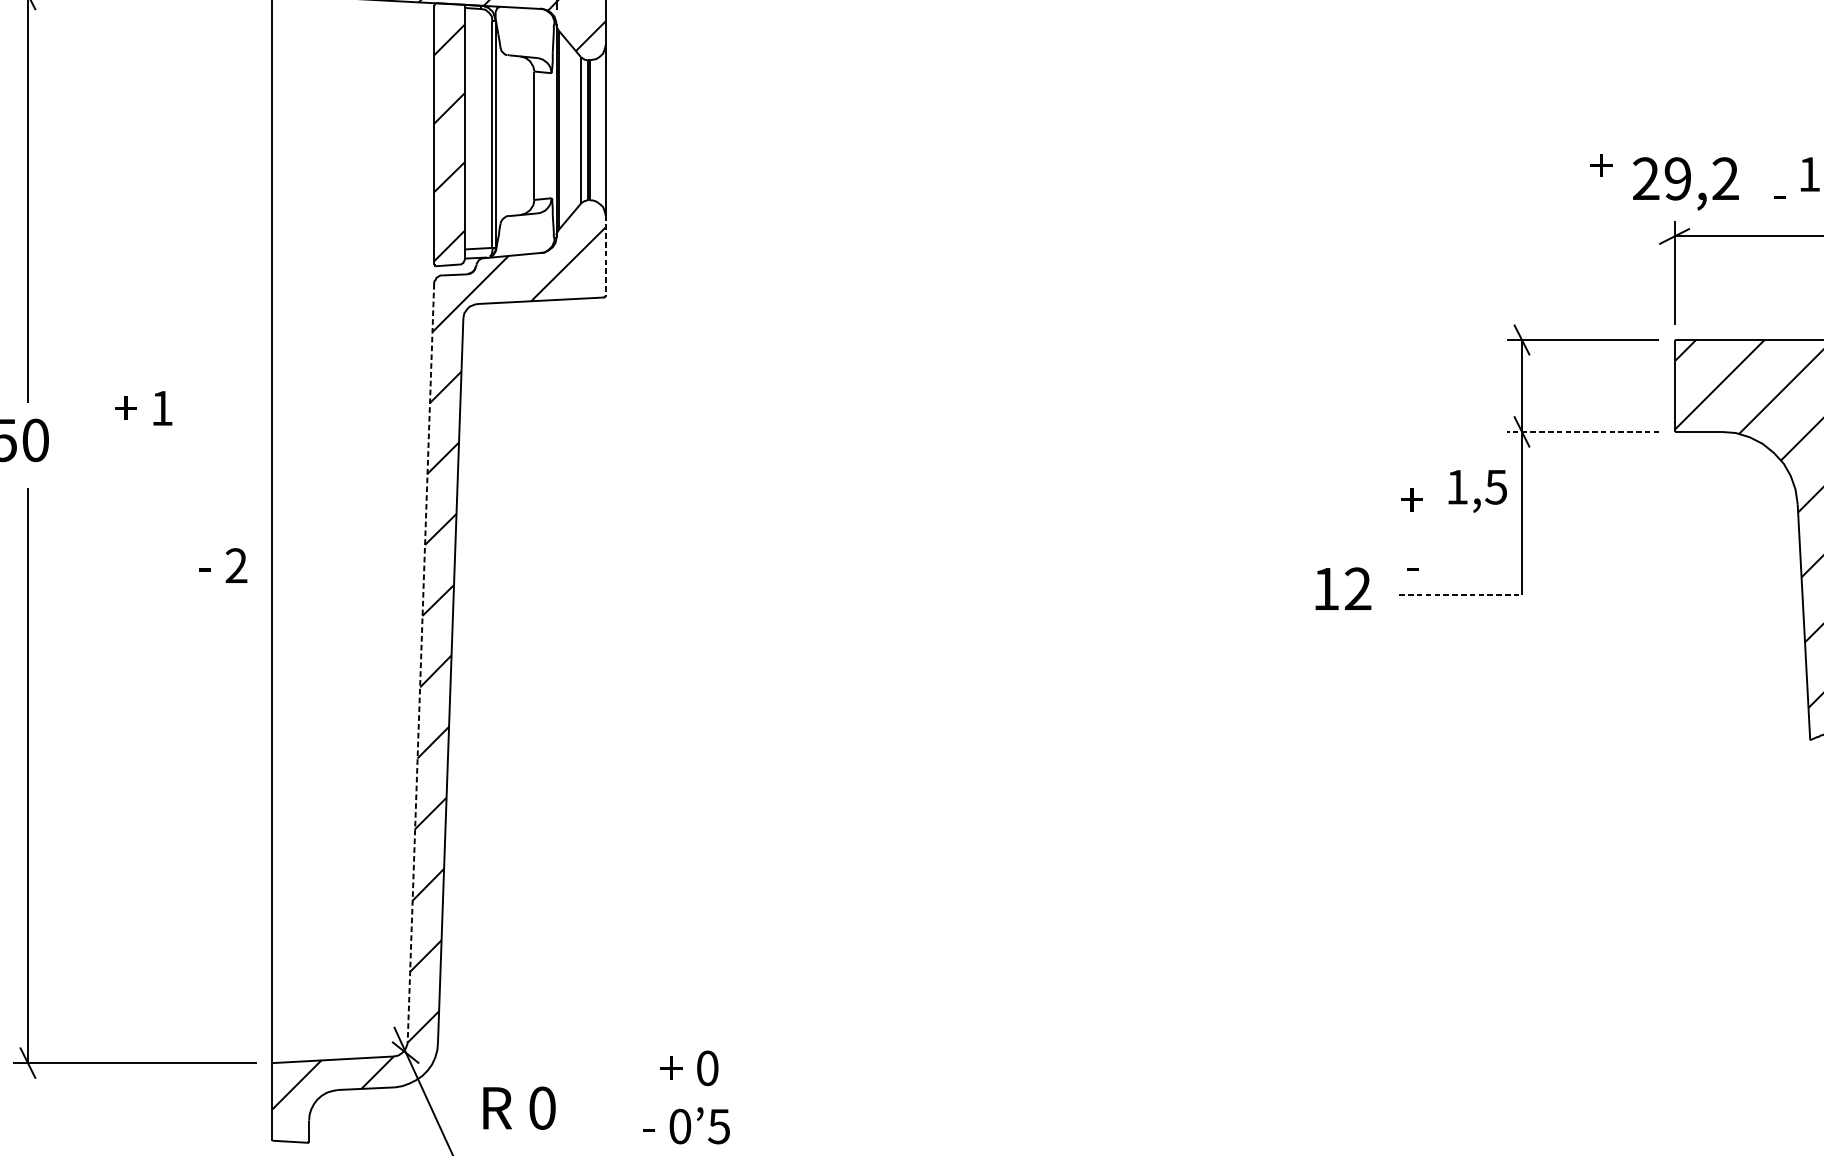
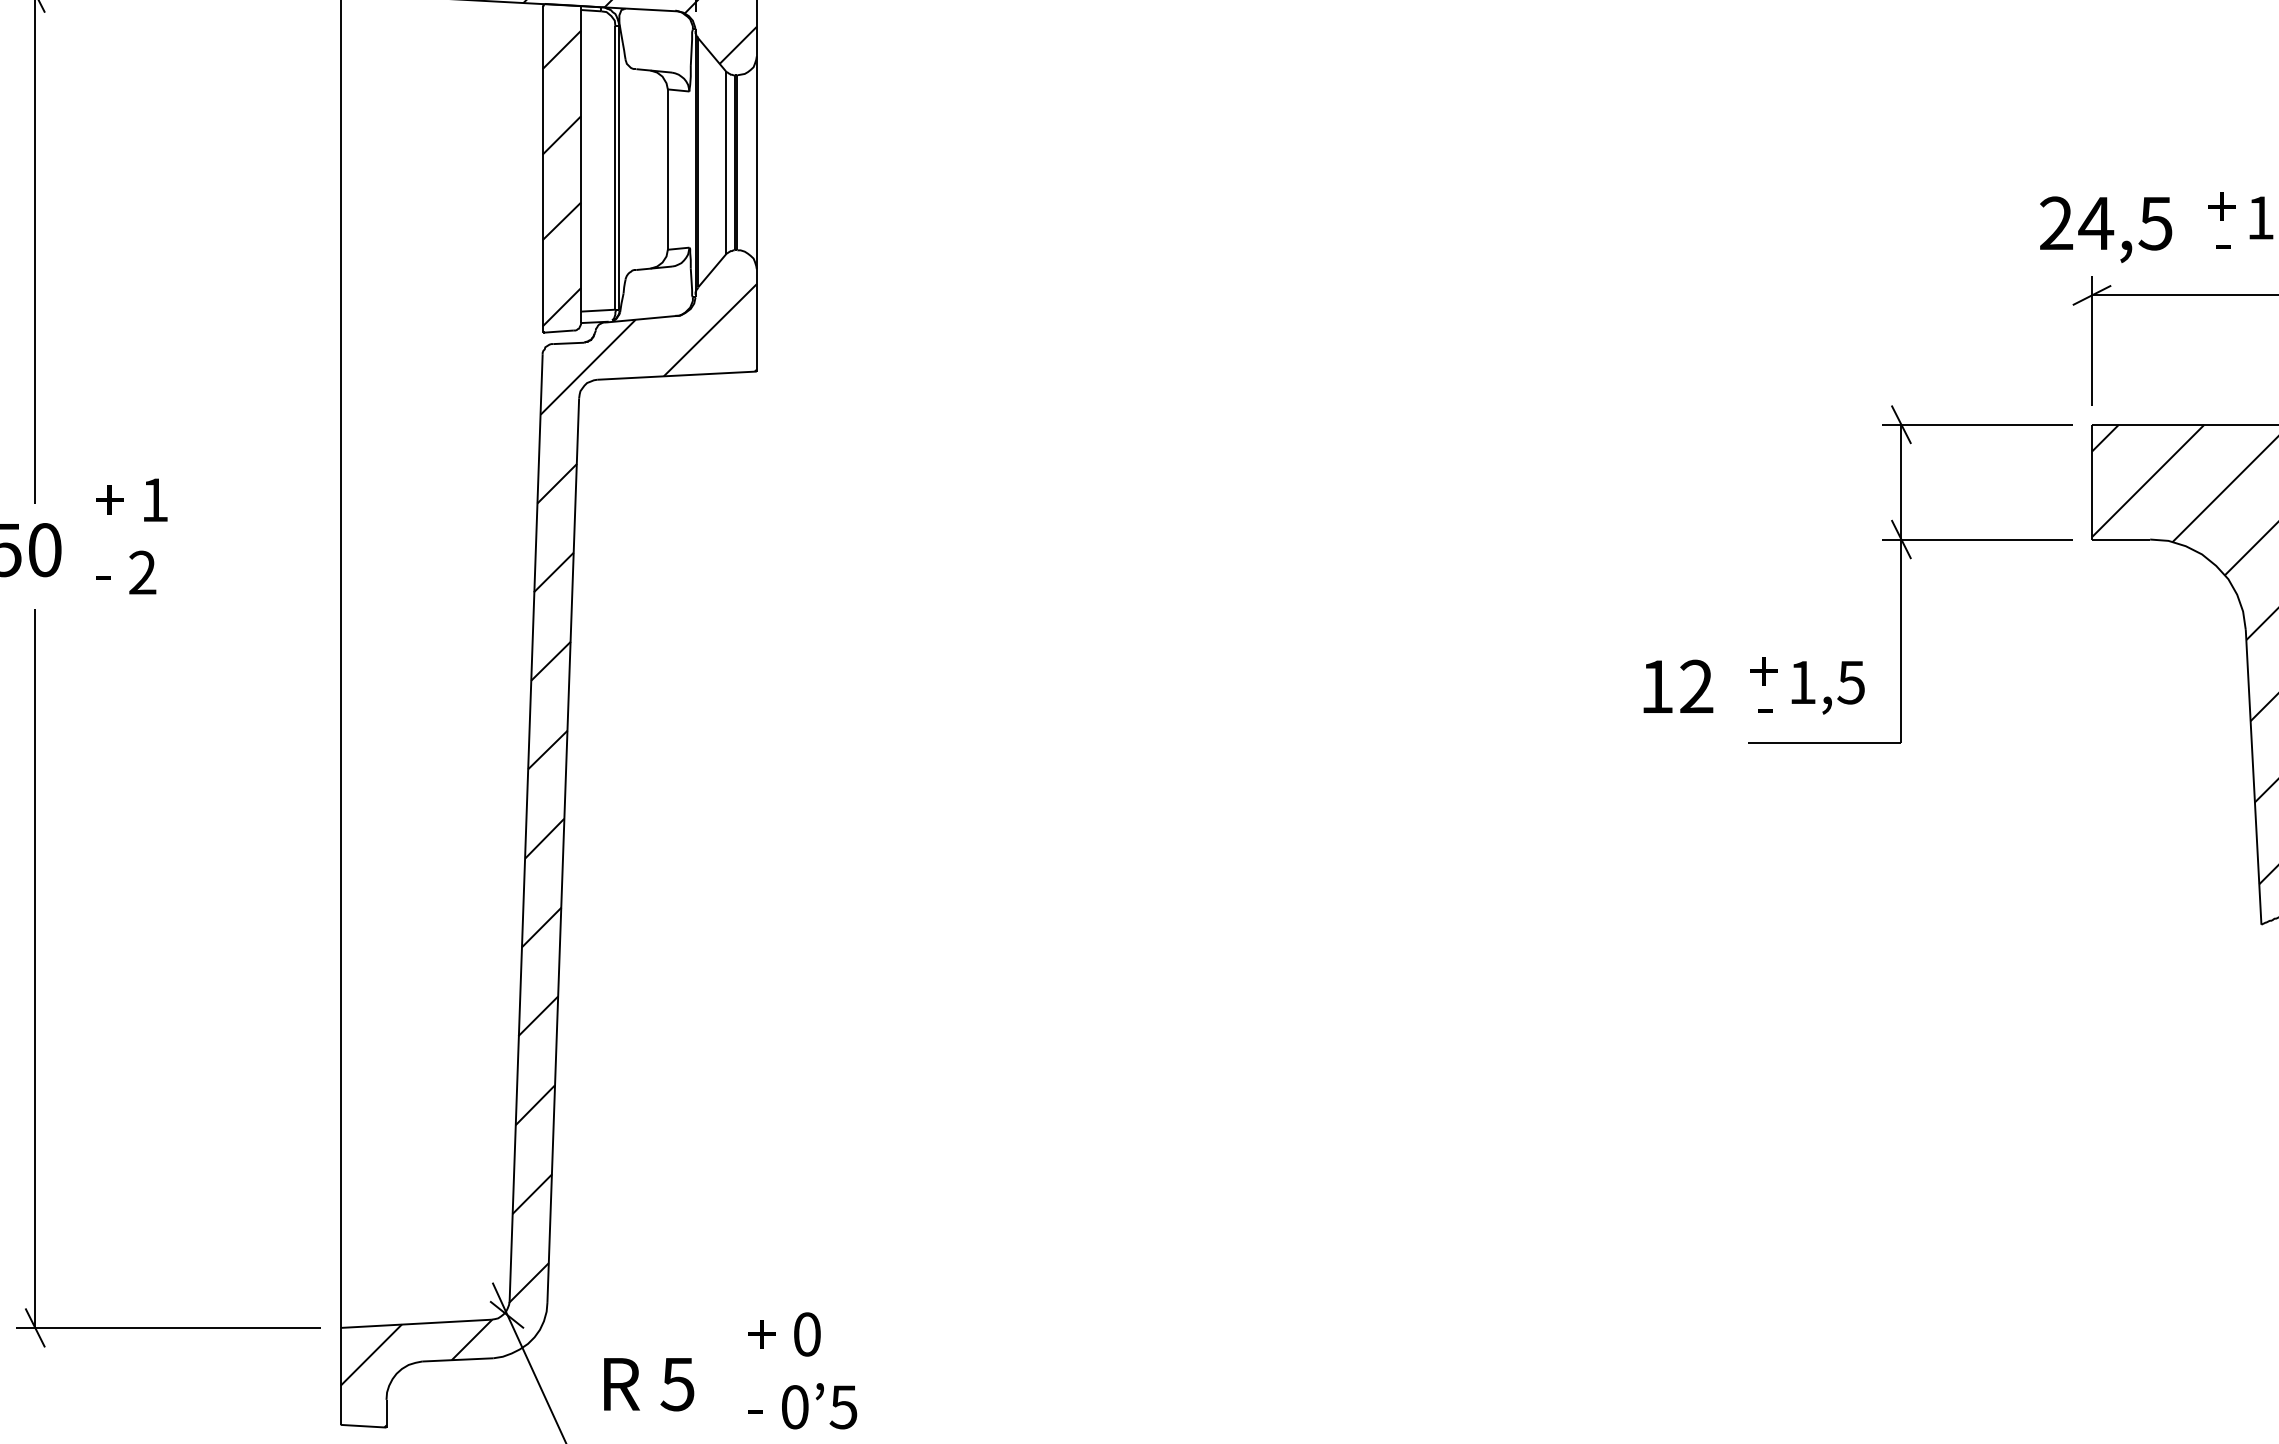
text: (1601, 165) -> (2221, 206), moved
text: (1701, 178) -> (2125, 223), 29,2 -> 24,5
line: (605, 256) -> (756, 320), dashed -> solid
text: (143, 407) -> (131, 499), moved
line: (1582, 431) -> (1976, 539), dashed -> solid
text: (1477, 491) -> (1827, 687), moved
text: (1411, 499) -> (1763, 671), moved
text: (223, 565) -> (126, 572), moved
text: (1343, 588) -> (1678, 685), moved
line: (1460, 595) -> (1824, 743), dashed -> solid
line: (421, 663) -> (526, 828), dashed -> solid
text: (689, 1068) -> (784, 1334), moved
text: (542, 1108) -> (677, 1384), 0 -> 5
text: (686, 1126) -> (802, 1406), moved

